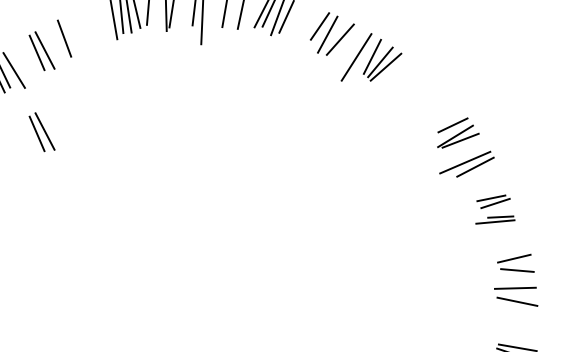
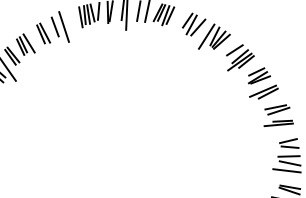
line: (80, 37) -> (63, 26), added
part: (421, 97) -> (240, 57), added
part: (41, 132) -> (43, 75), removed
part: (495, 209) -> (278, 115), size x1.43
line: (510, 315) -> (286, 170), added

